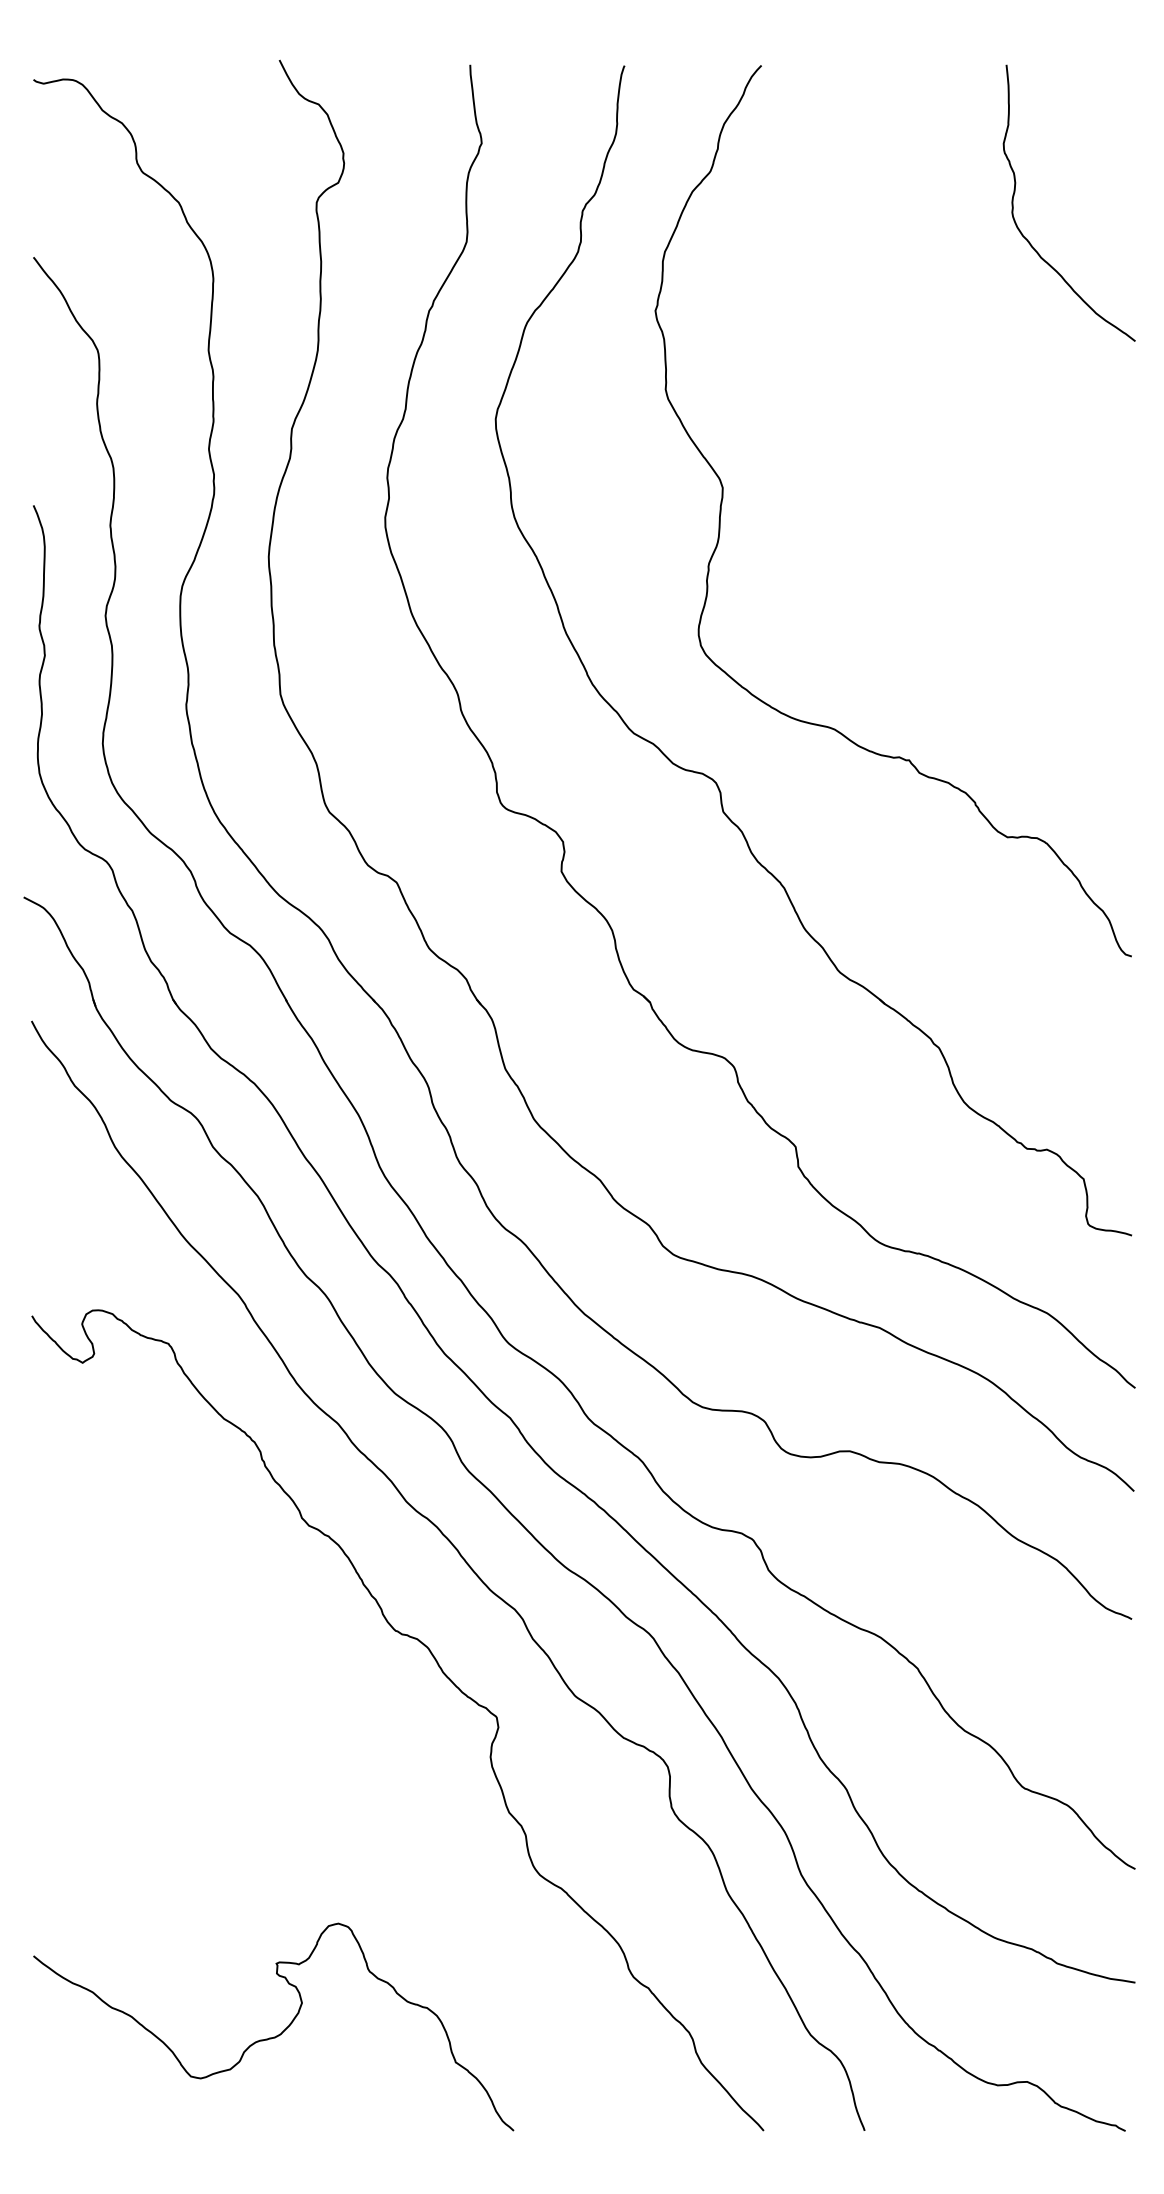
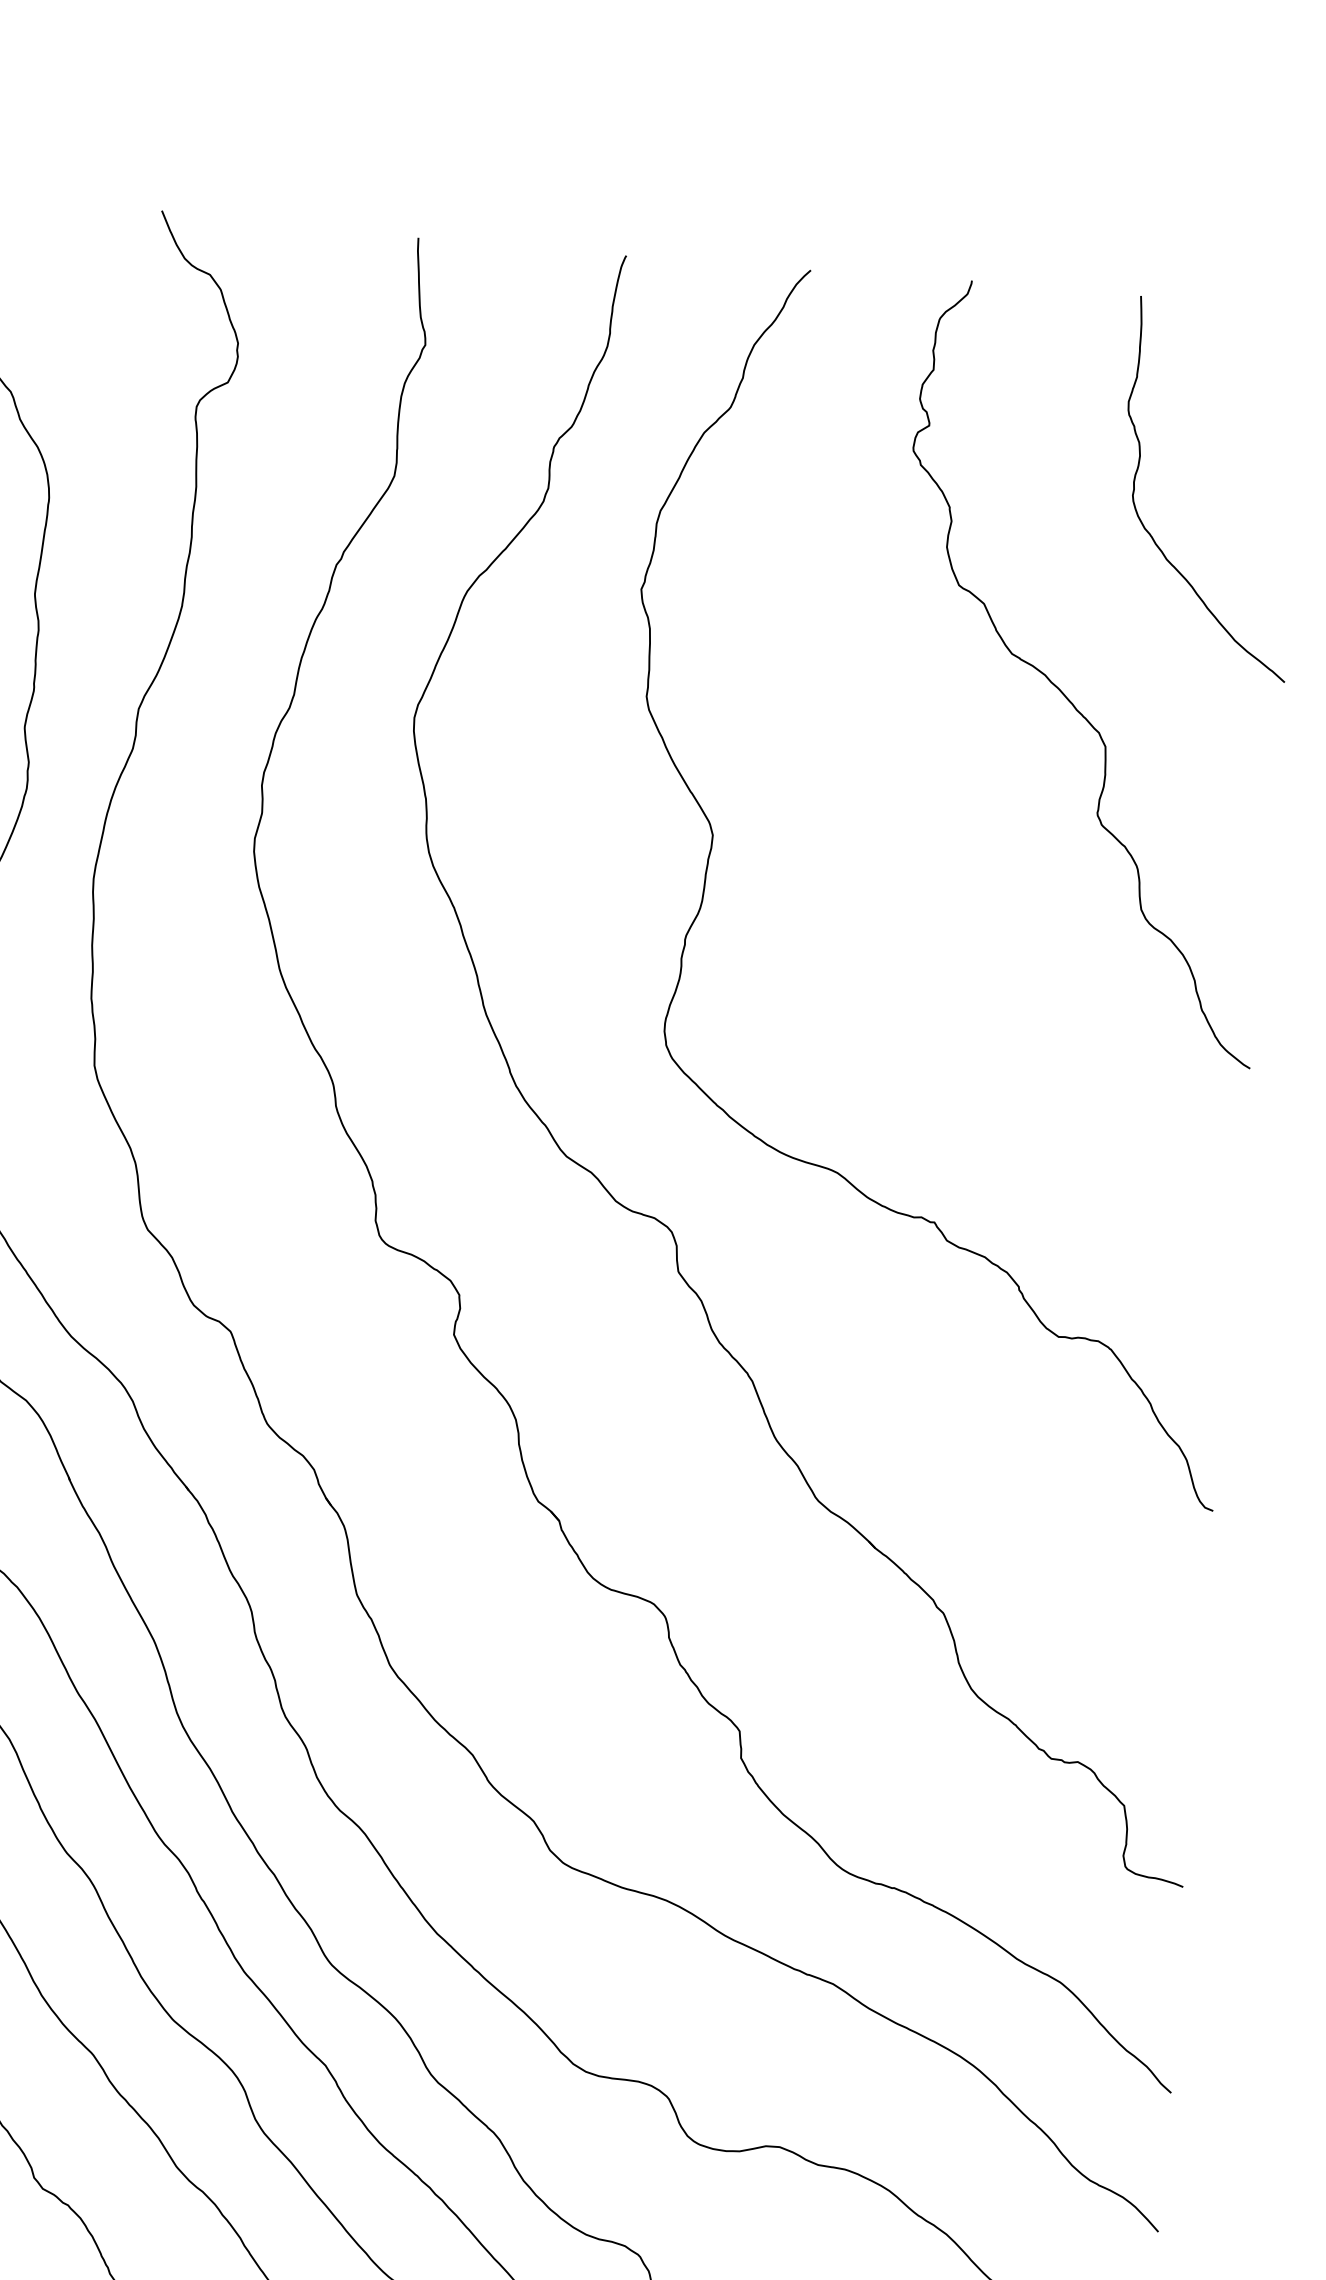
curve: (972, 361) -> (1063, 691), added

